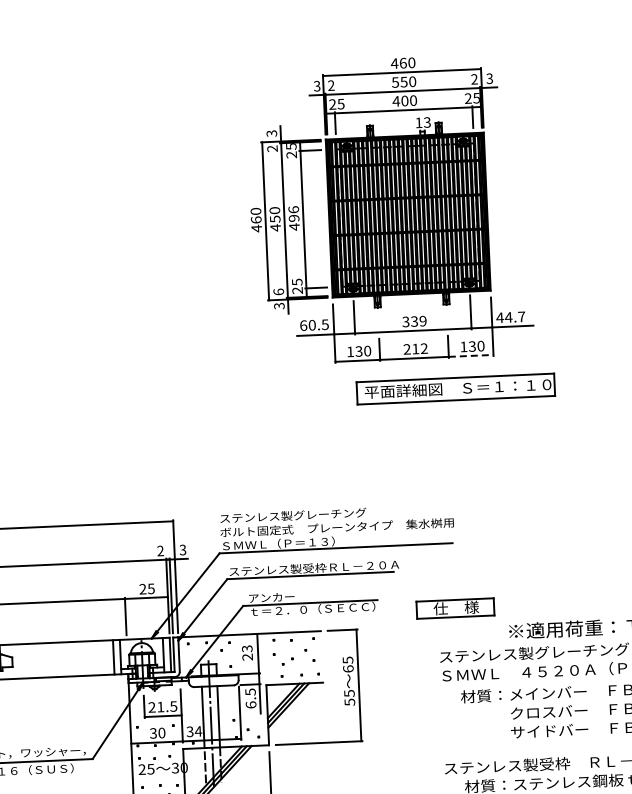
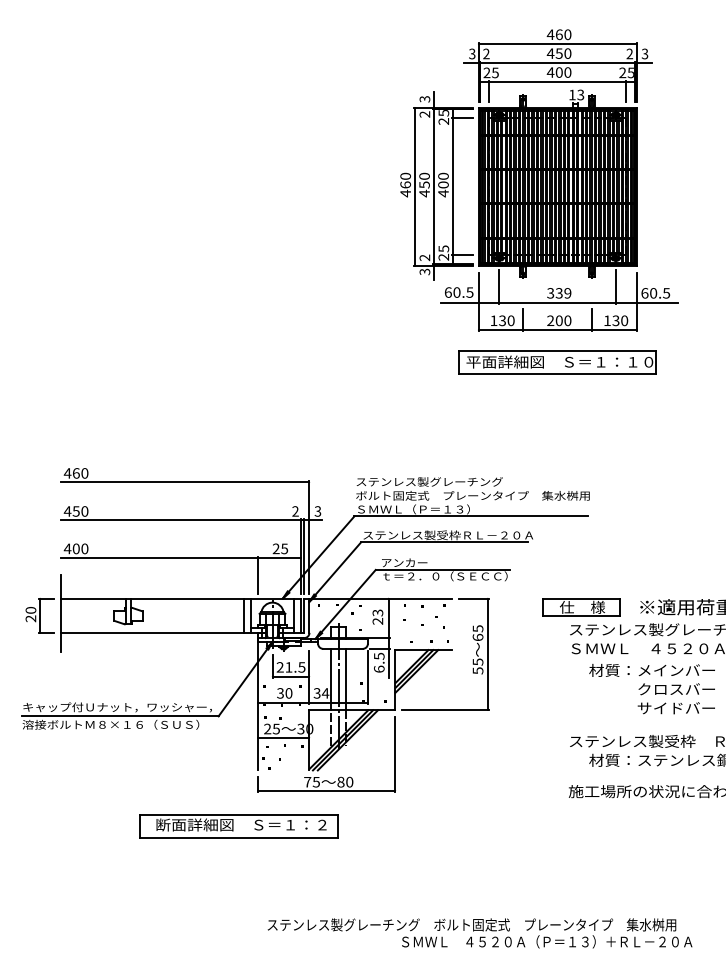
text: (395, 82) -> (550, 53), 550 -> 450
text: (293, 213) -> (443, 180), 496 -> 400
text: (278, 291) -> (424, 257), 6 -> 2
text: (510, 317) -> (655, 293), 44.7 -> 60.5
text: (419, 348) -> (563, 320), 212 -> 200
line: (471, 356) -> (614, 330), dashed -> solid
part: (455, 389) -> (557, 362), moved
part: (455, 608) -> (581, 607), moved
line: (158, 777) -> (283, 737), added

